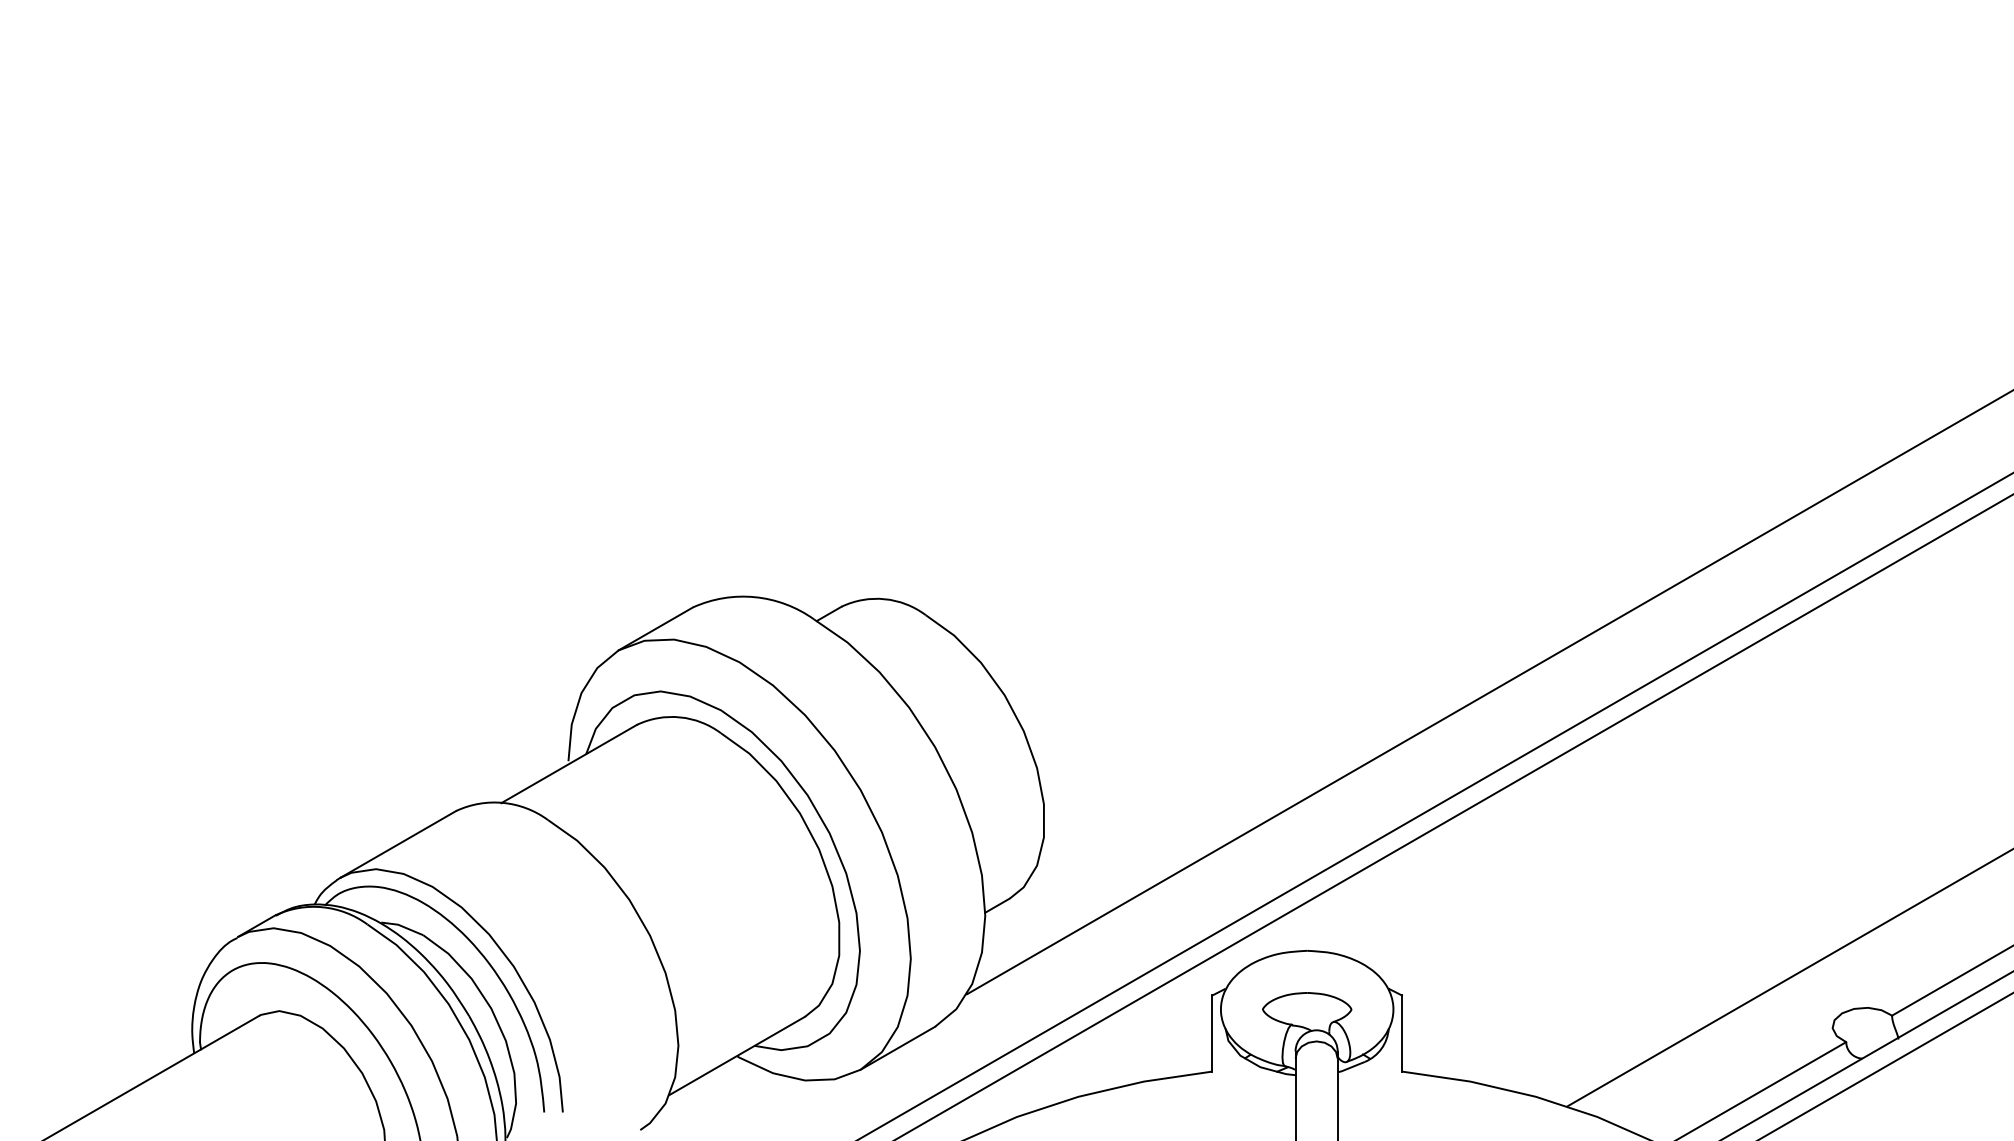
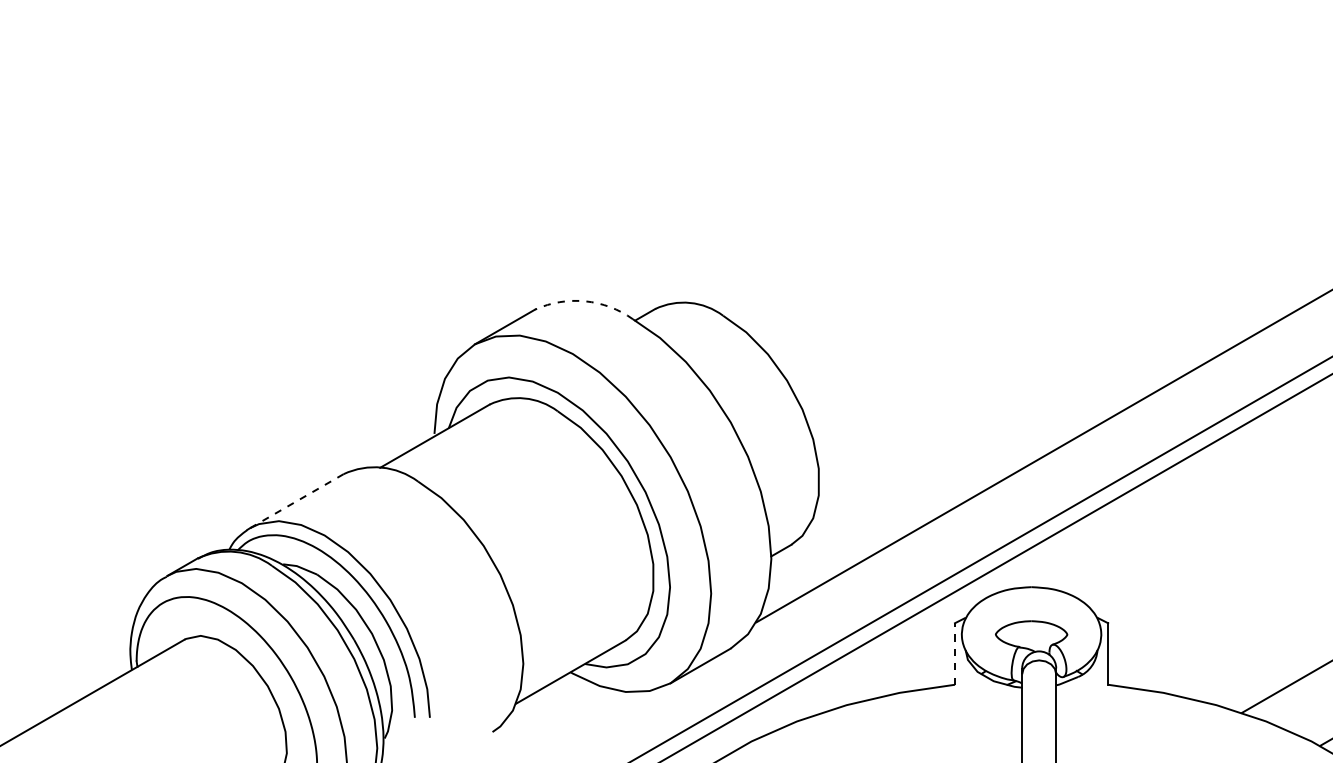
arc: (755, 597) -> (585, 301), solid -> dashed
line: (398, 844) -> (297, 501), solid -> dashed
line: (1212, 1033) -> (955, 653), solid -> dashed

